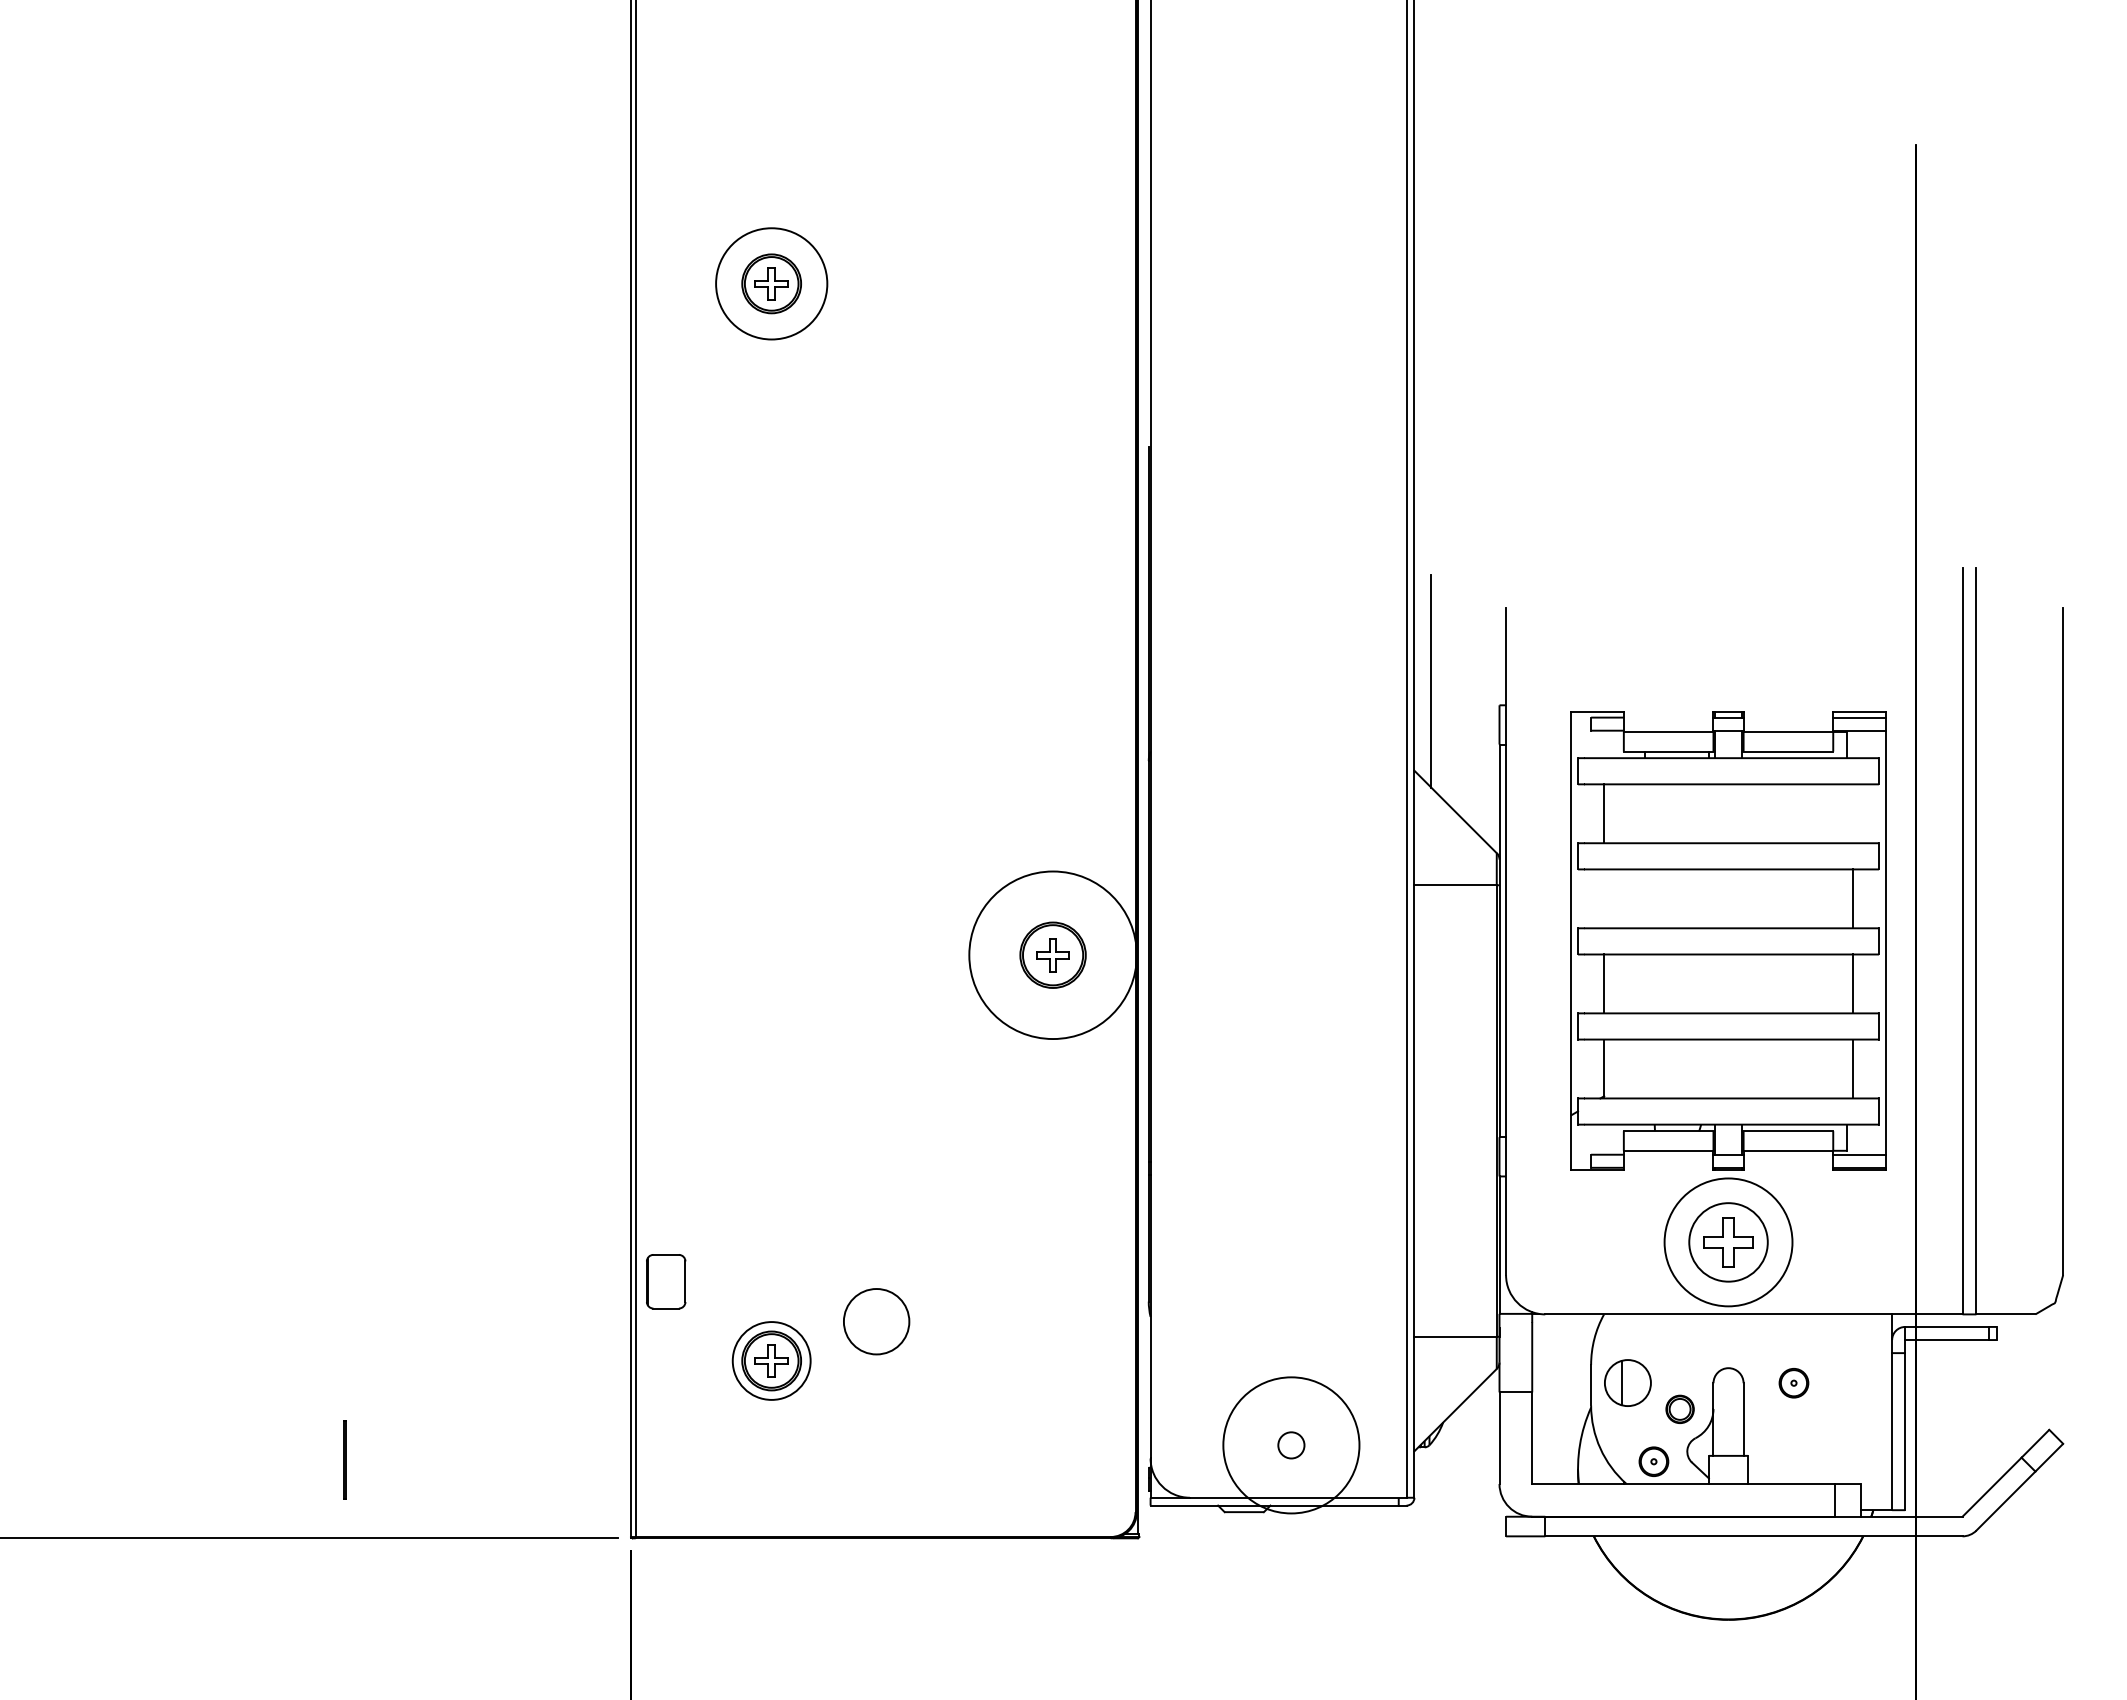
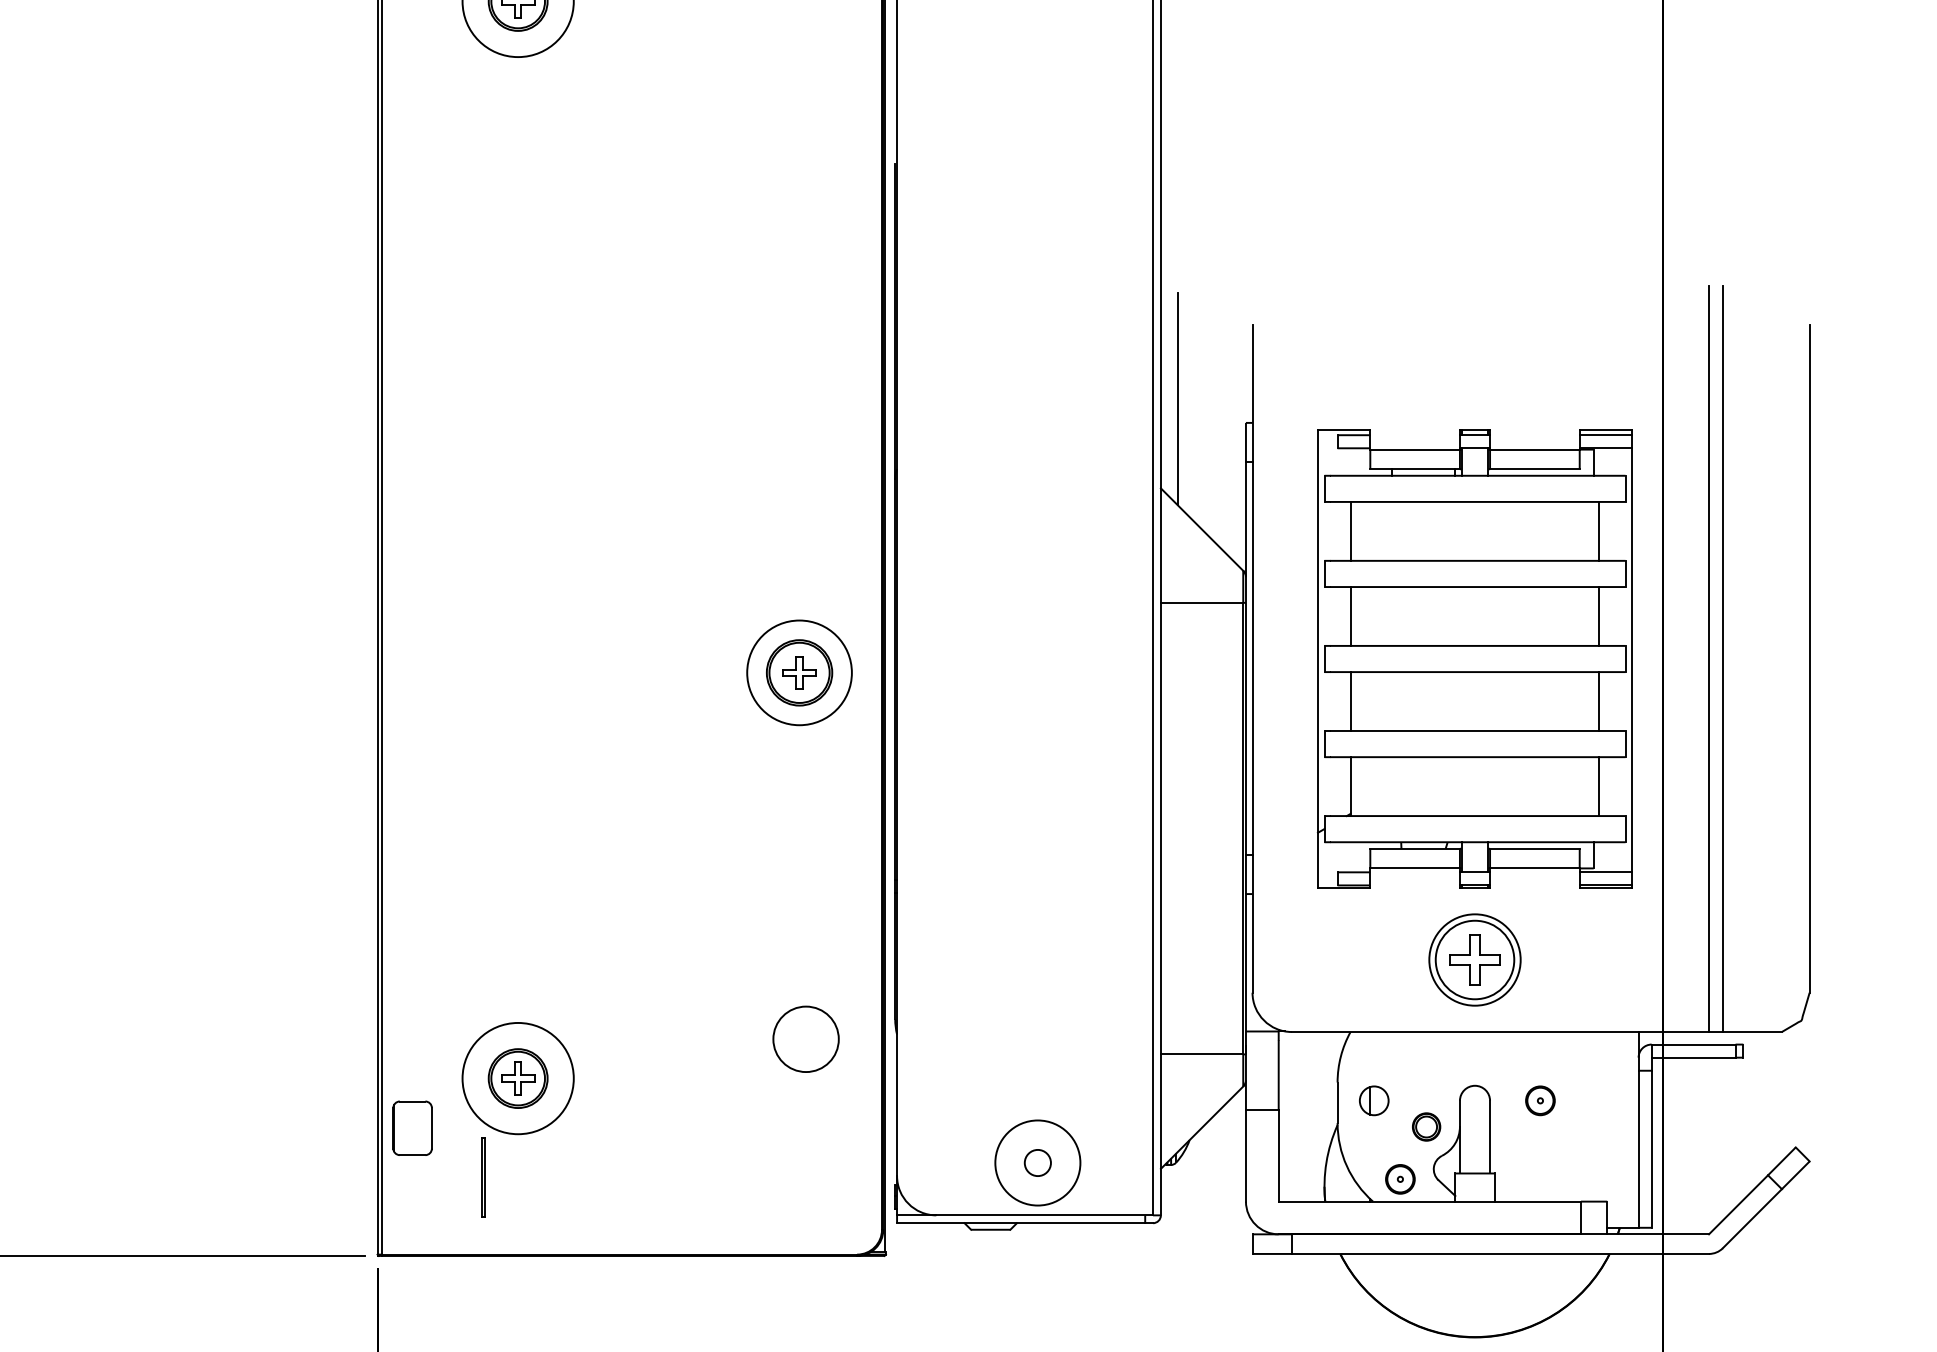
line: (1852, 813) -> (1598, 531), added
line: (1604, 898) -> (1350, 616), added
circle: (1052, 954) -> (798, 672), size x0.62
circle: (1728, 1242) -> (1474, 960), size x0.71
part: (666, 1281) -> (412, 1128), moved
circle: (876, 1321) -> (805, 1039), moved
circle: (771, 1360) -> (517, 1078), size x1.43
part: (1627, 1383) -> (1373, 1101), size x0.62
circle: (1290, 1444) -> (1036, 1162), size x0.62
line: (344, 1459) -> (482, 1177), moved

